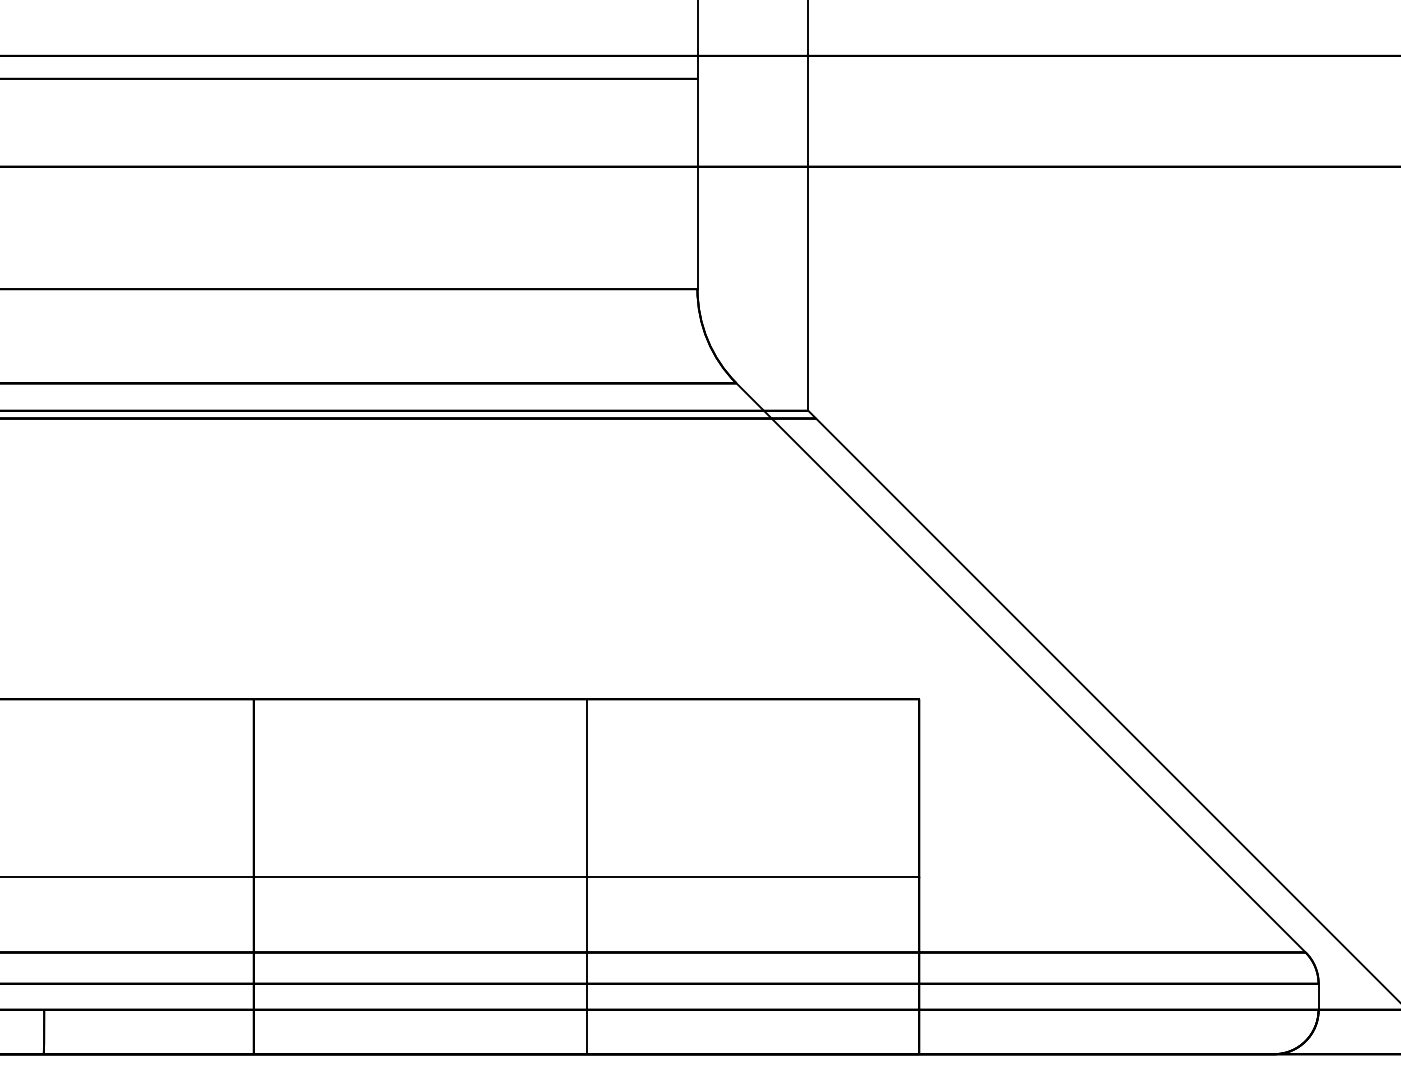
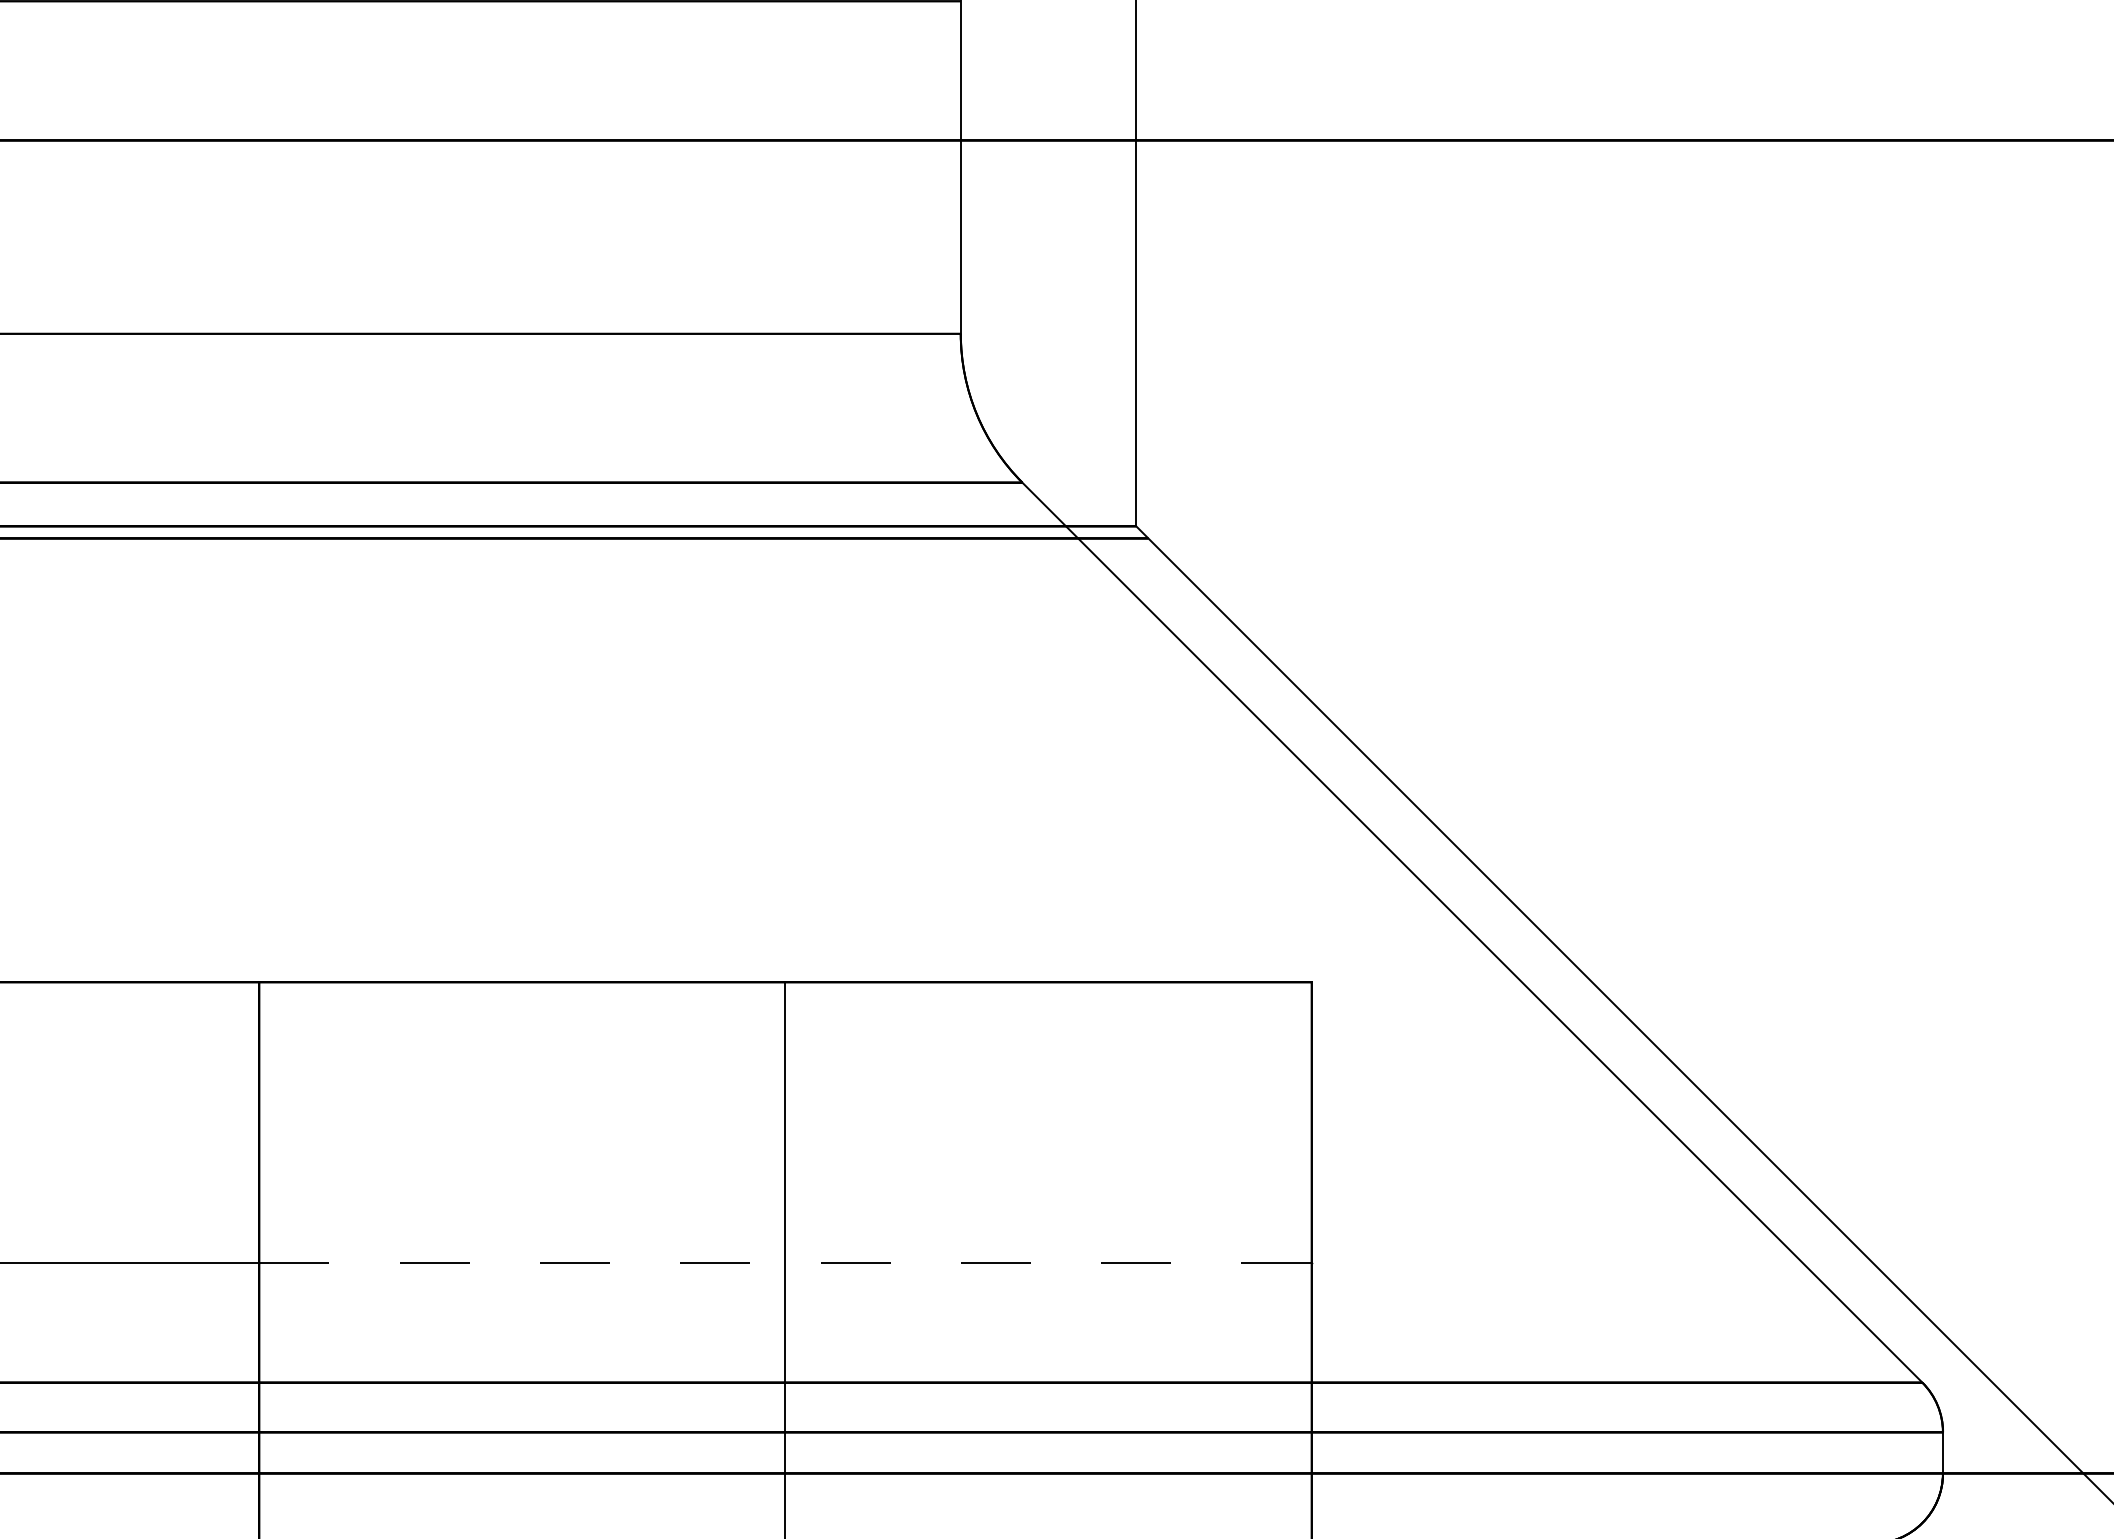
line: (586, 876) -> (785, 1262), solid -> dashed

